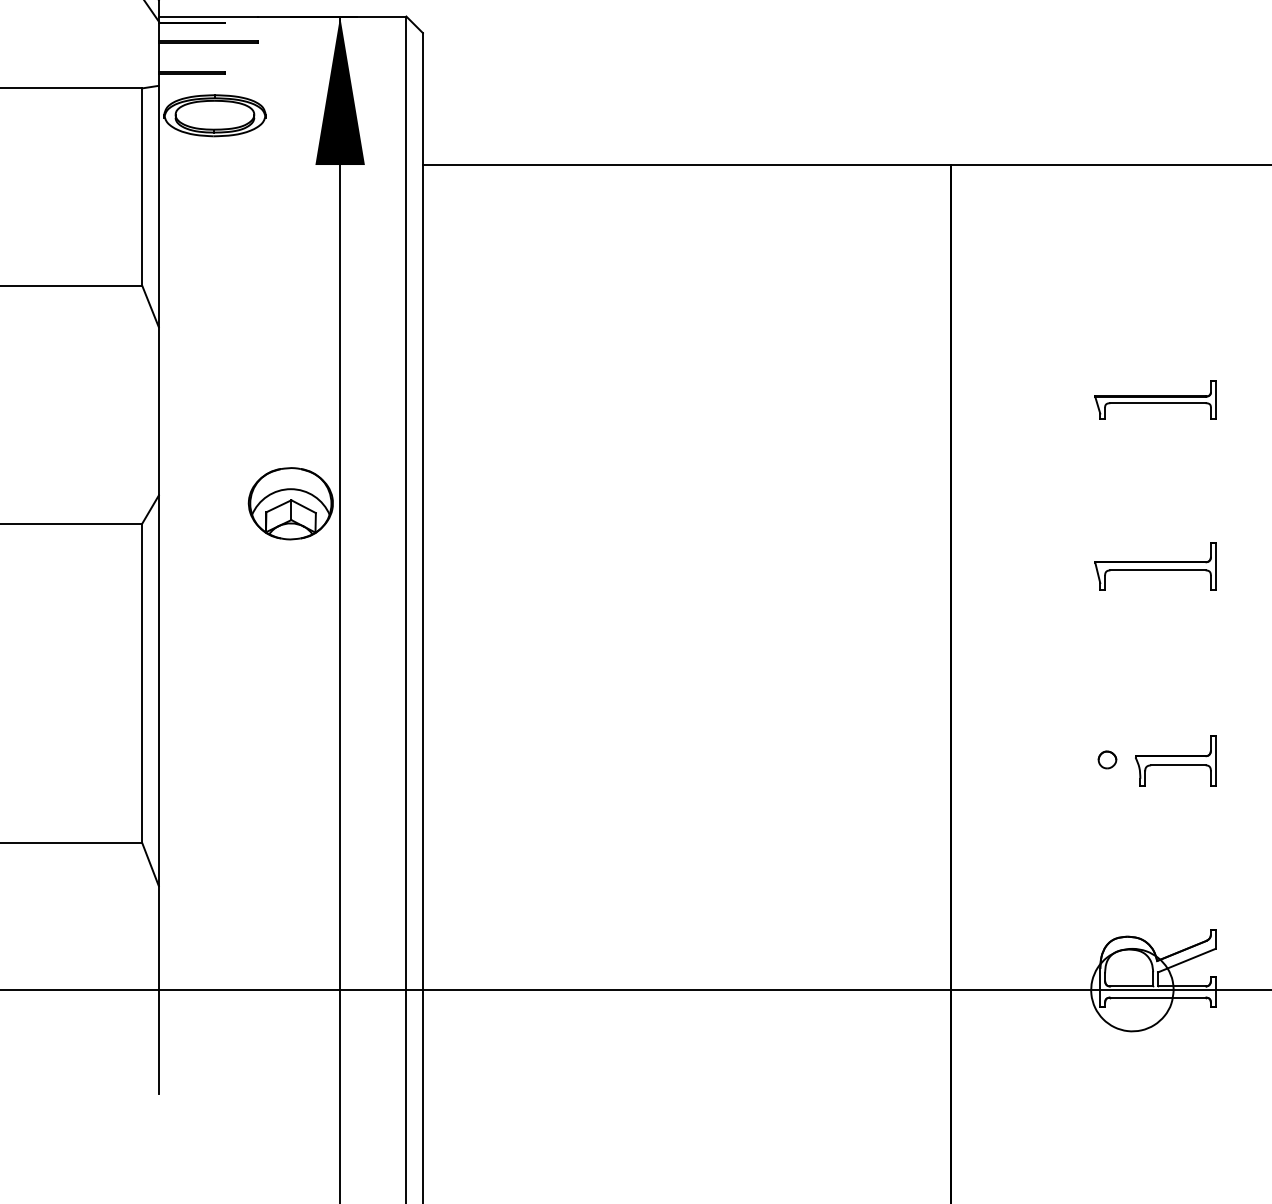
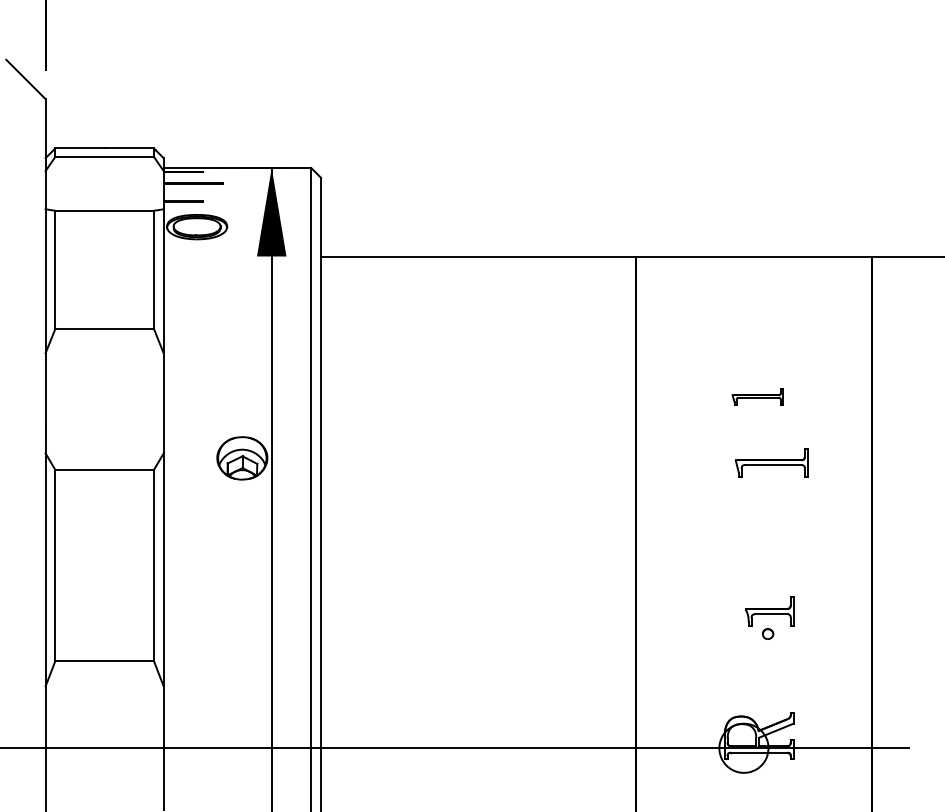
part: (1155, 399) -> (757, 396), size x0.7
part: (1155, 566) -> (771, 462), moved
part: (1108, 758) -> (768, 633), moved

